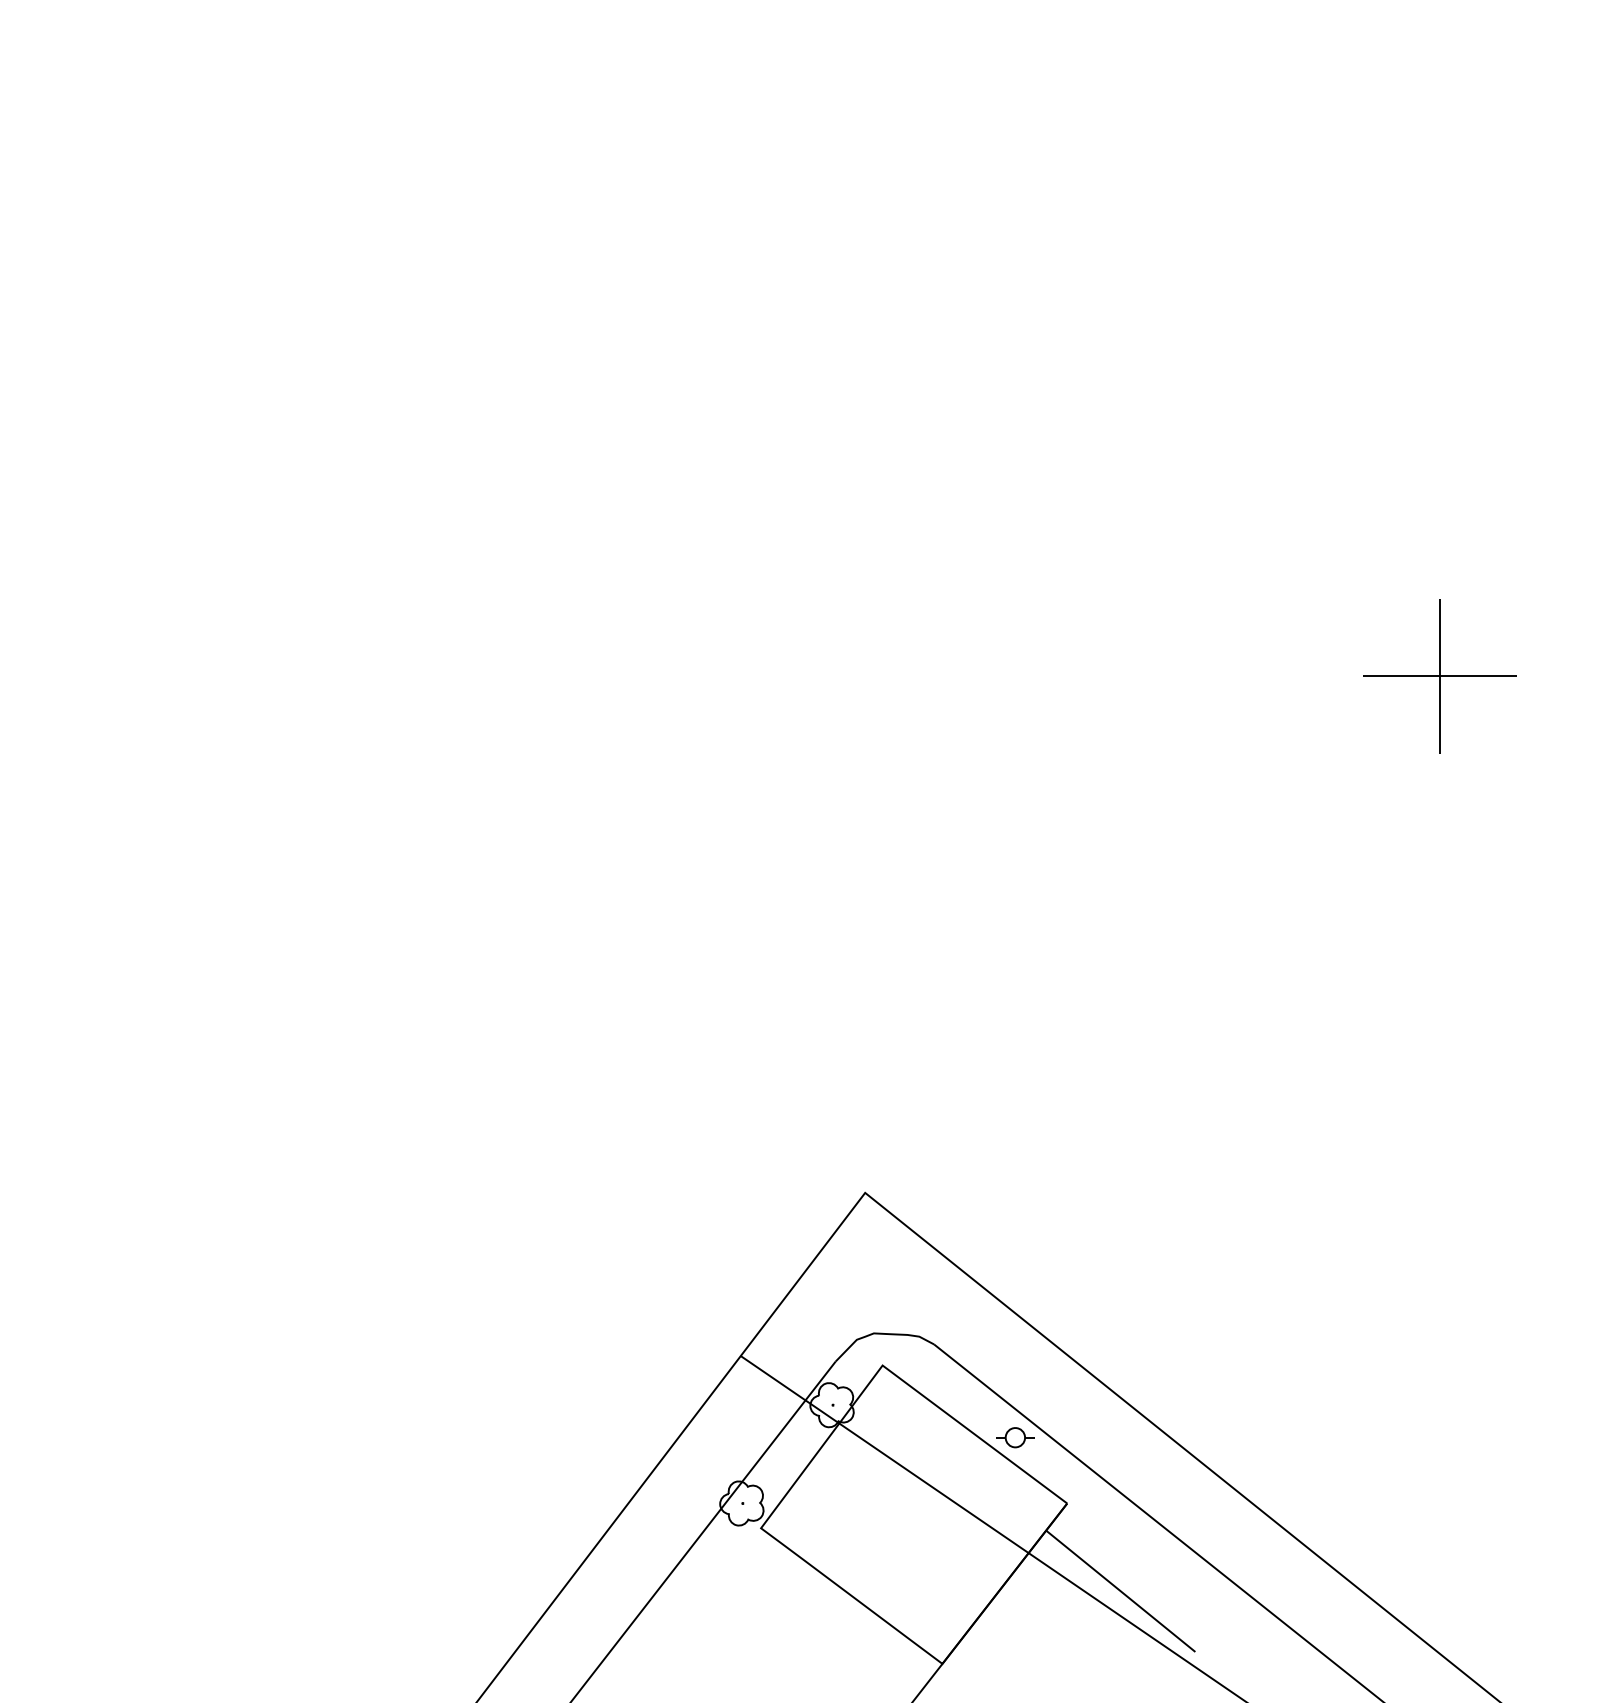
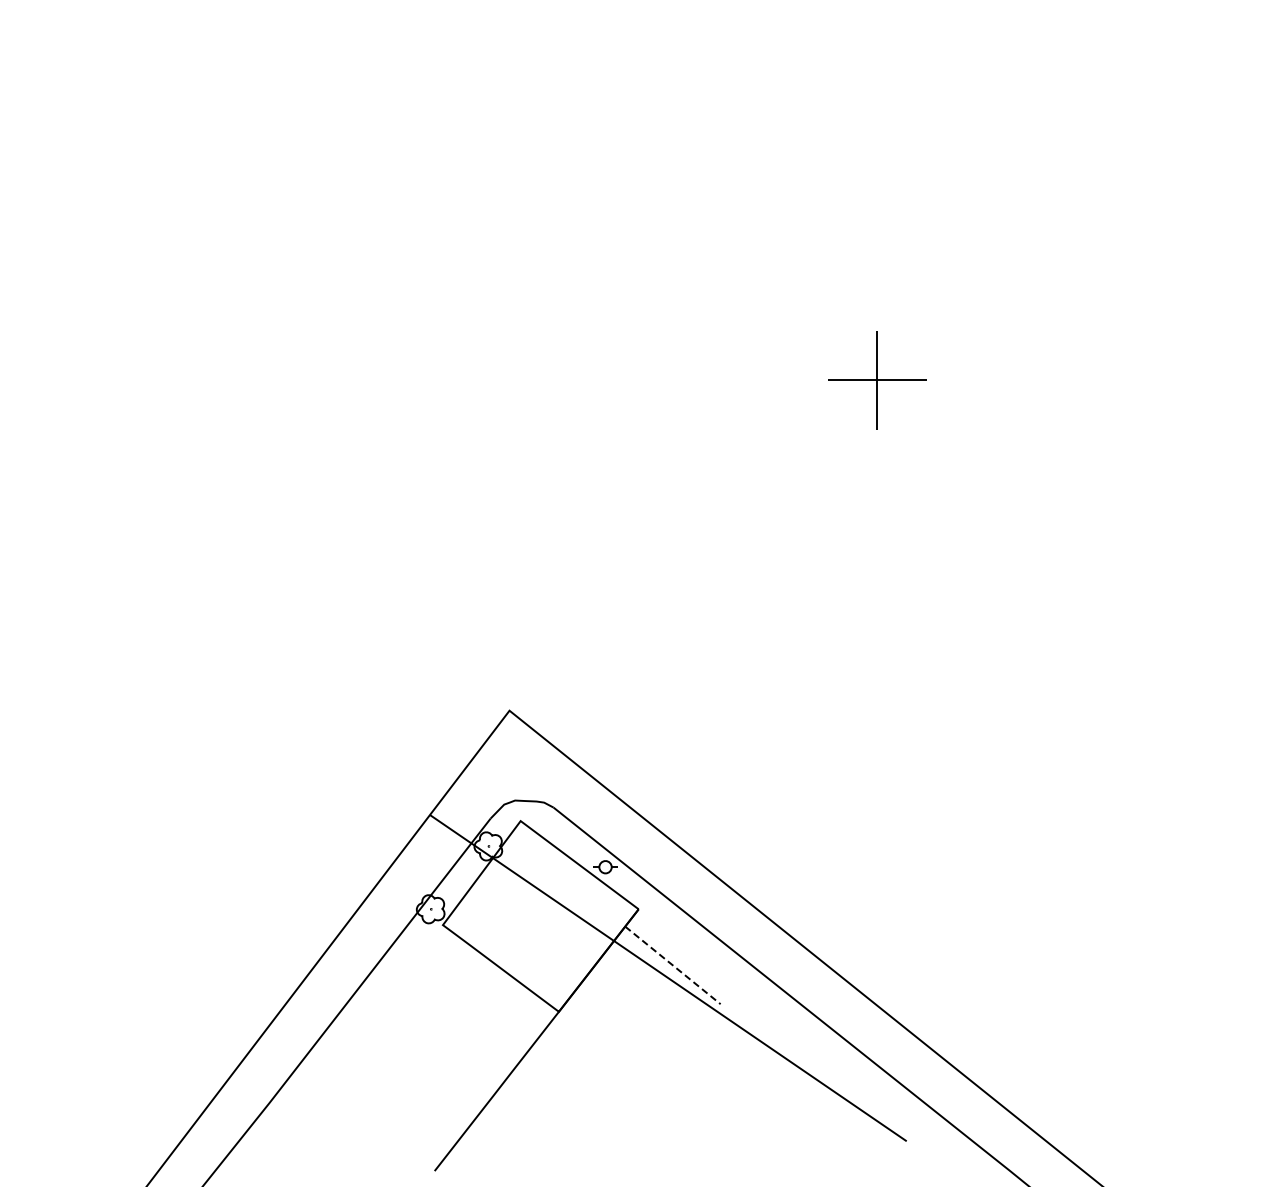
line: (1121, 1591) -> (673, 965), solid -> dashed

